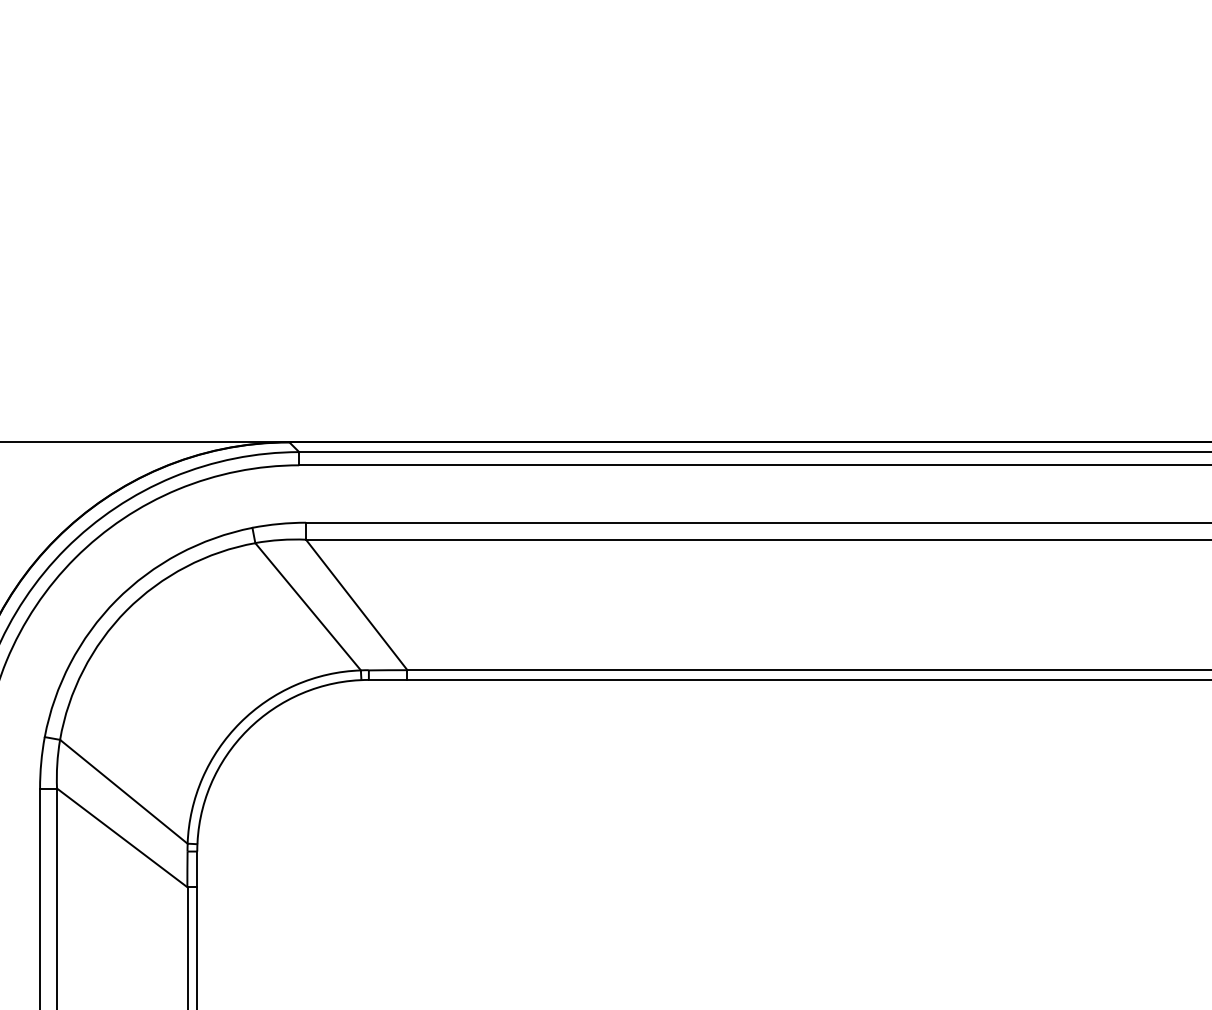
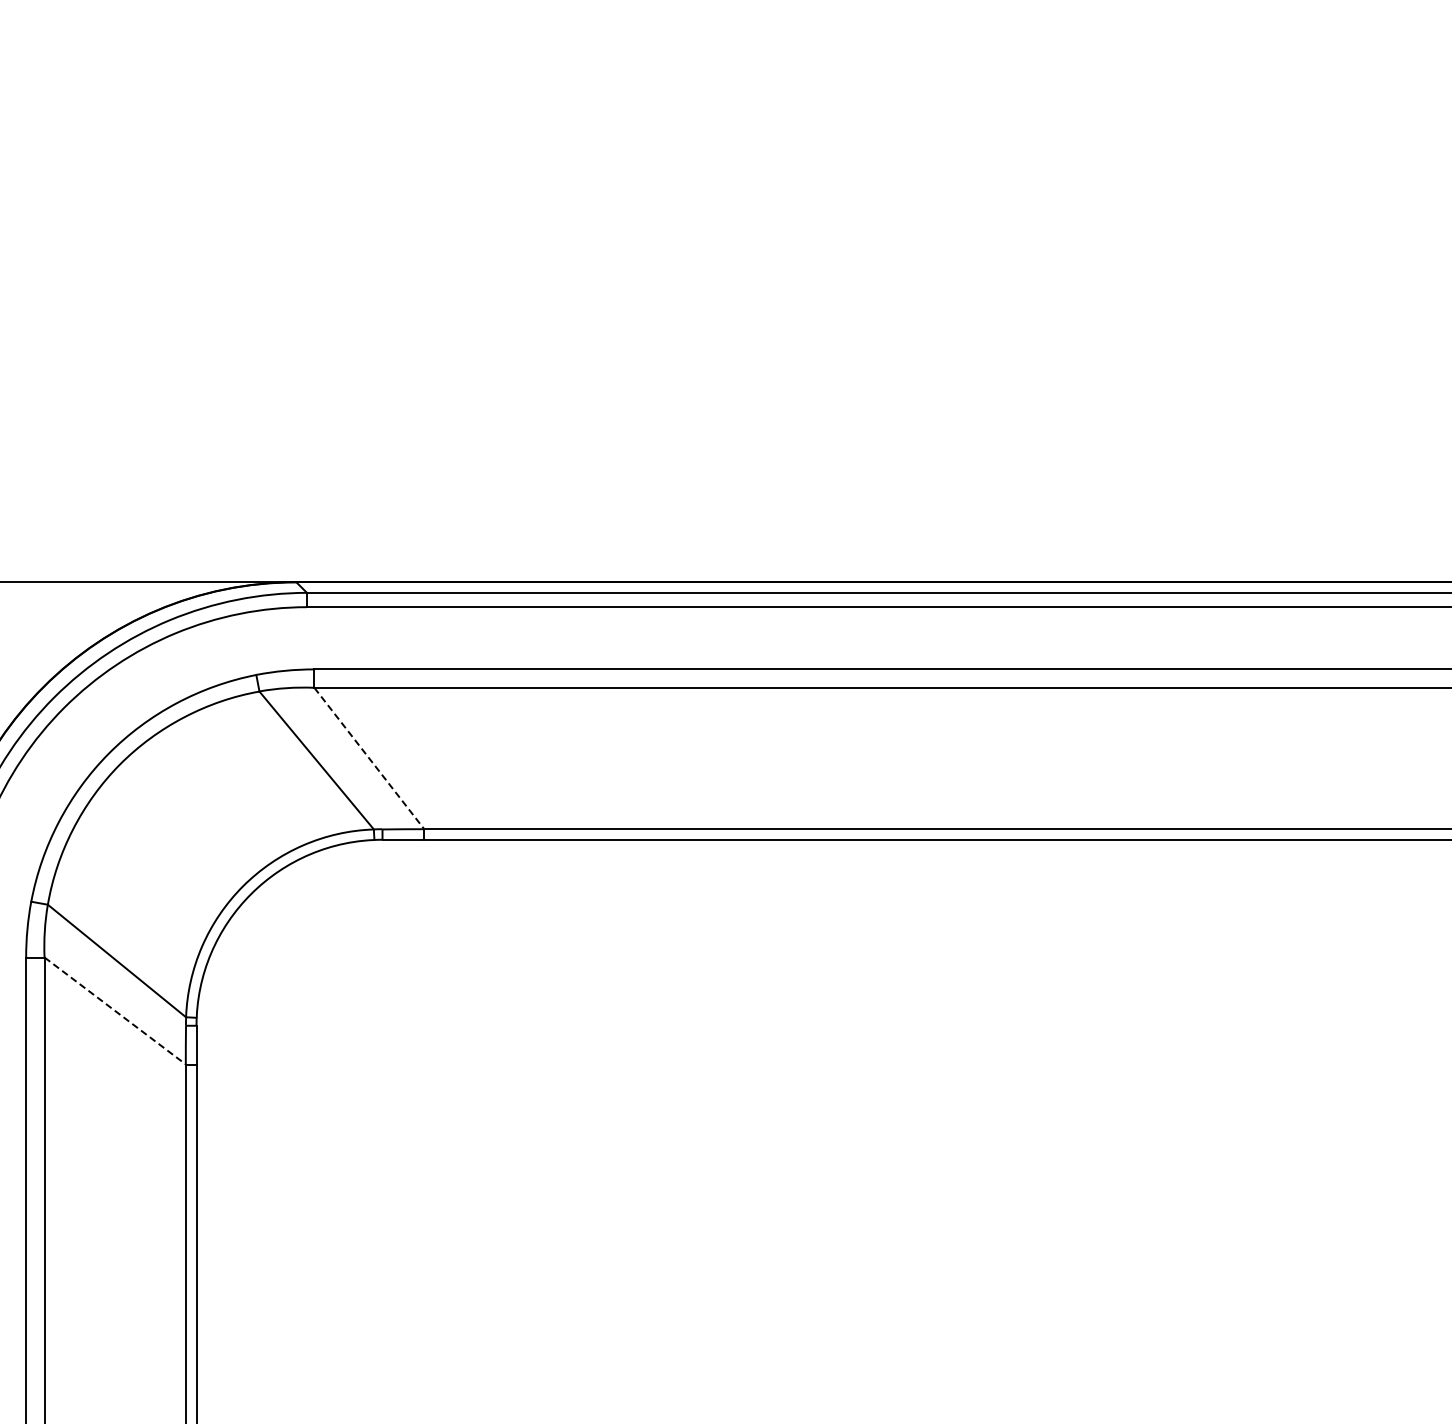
line: (356, 604) -> (369, 758), solid -> dashed
line: (122, 838) -> (115, 1011), solid -> dashed

